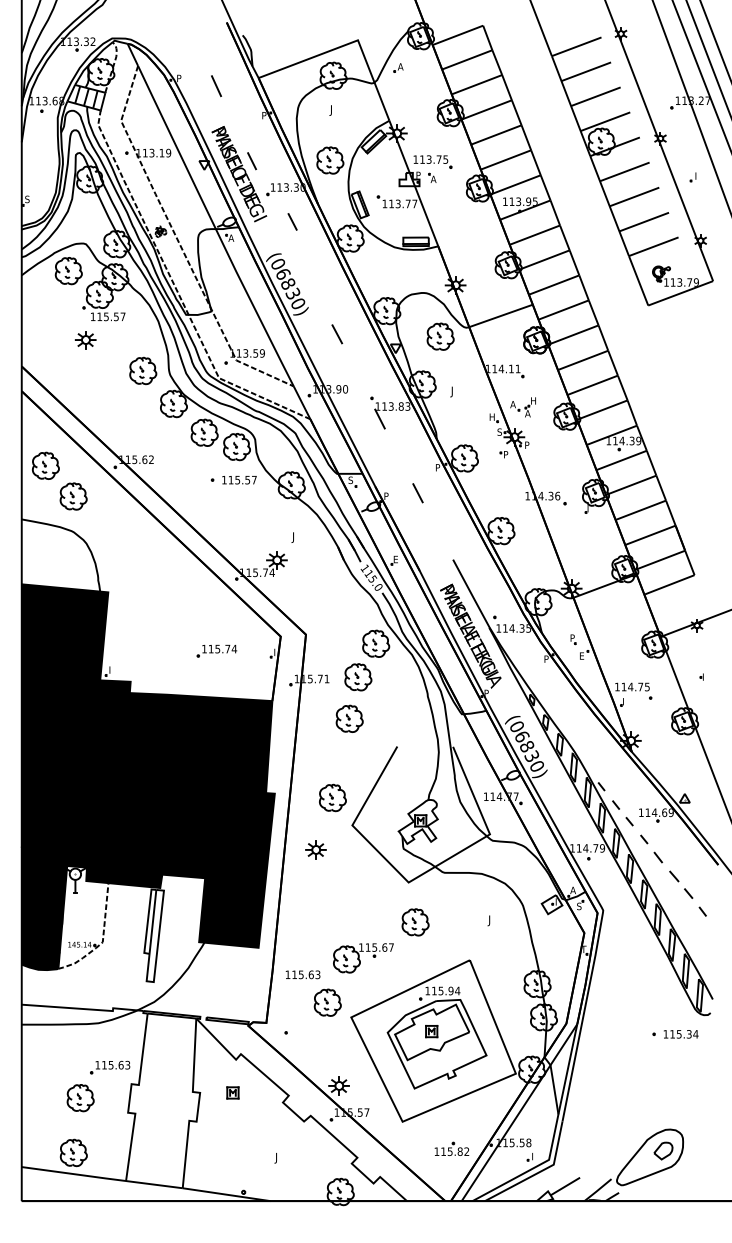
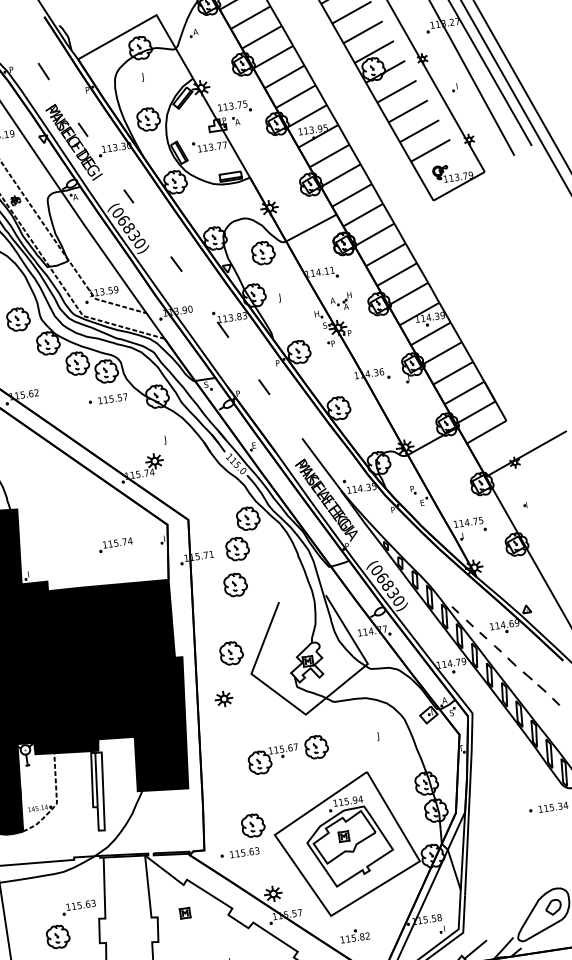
line: (292, 221) -> (128, 196), moved
part: (363, 958) -> (273, 759), moved
text: (302, 974) -> (244, 852), moved
part: (451, 1148) -> (354, 935), moved

